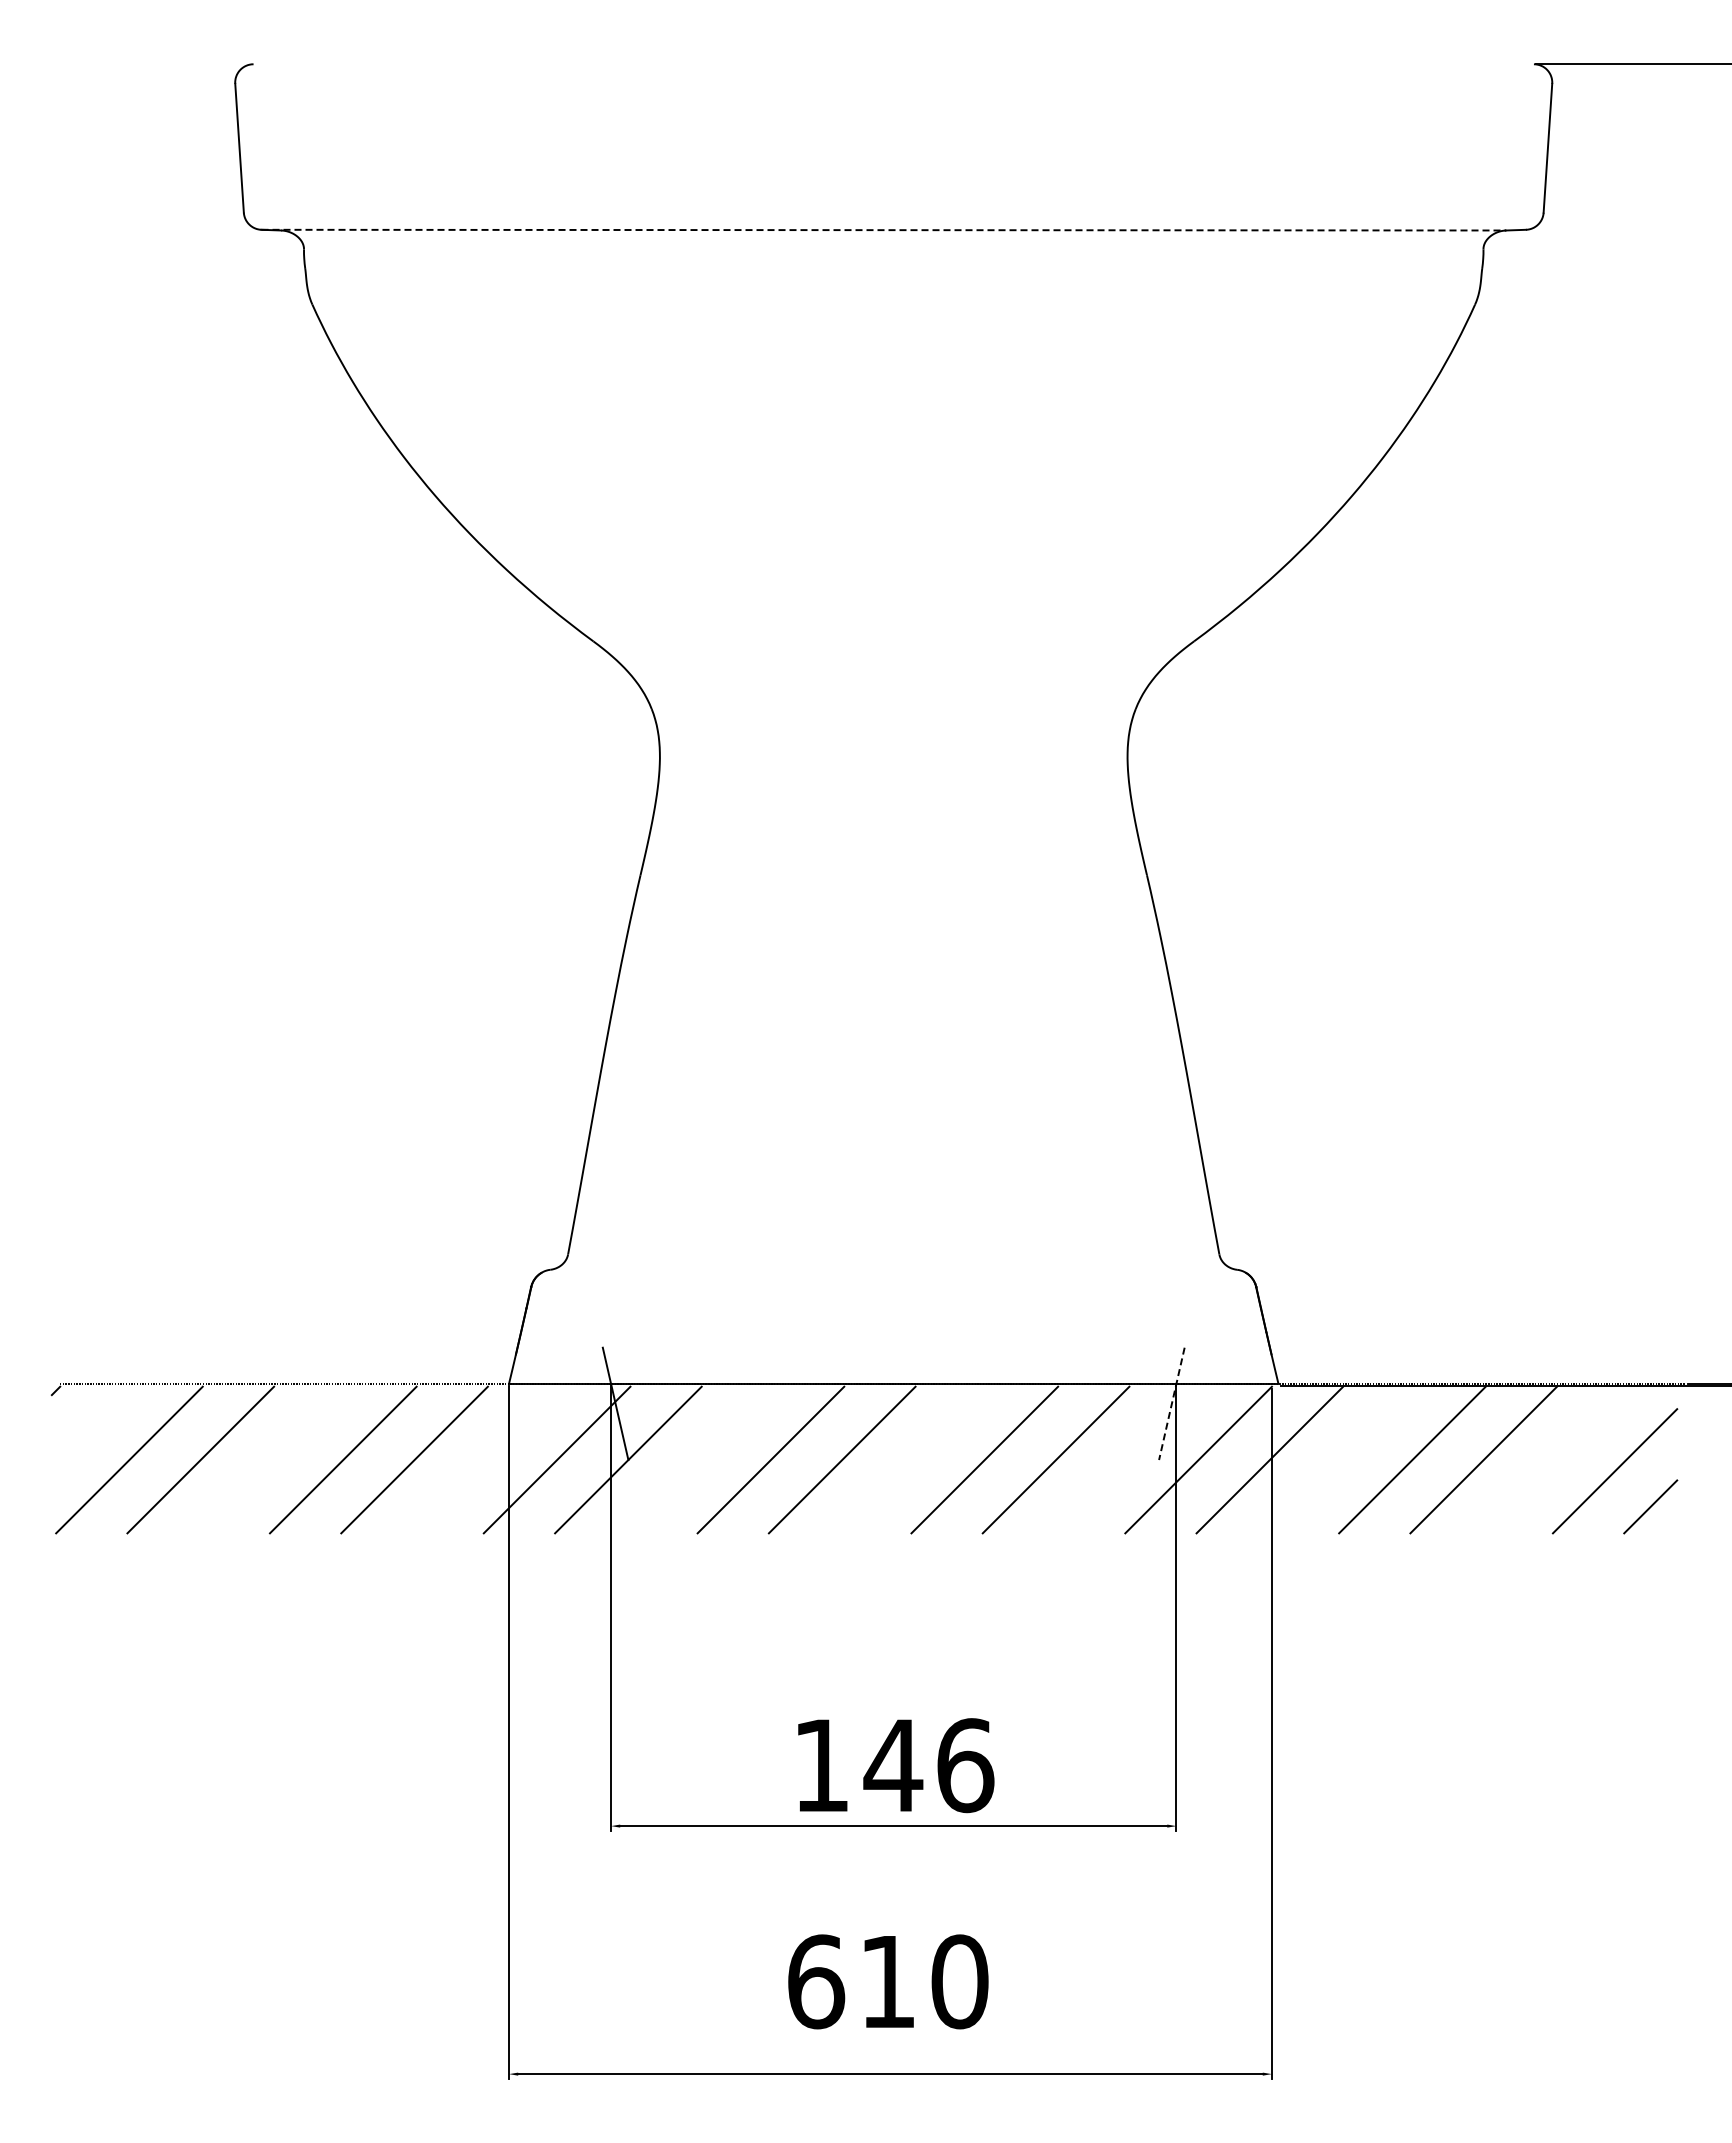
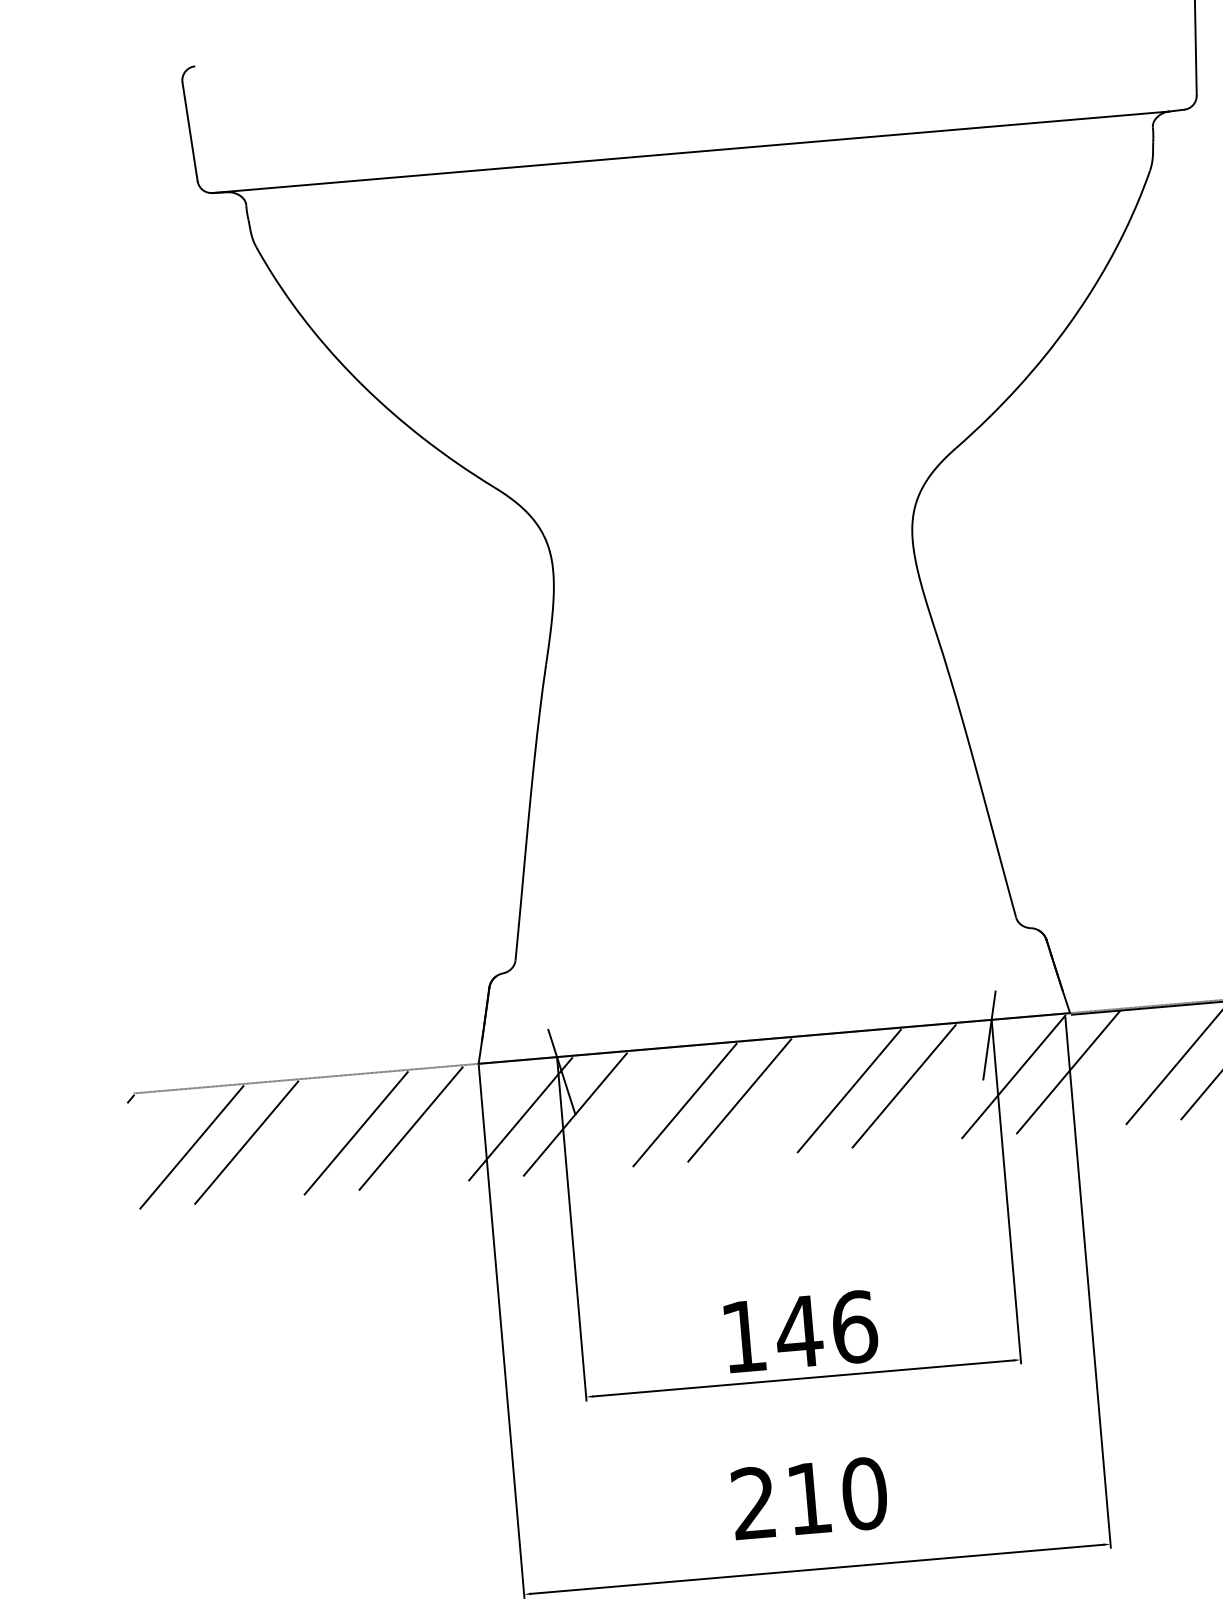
line: (884, 230) -> (691, 152), dashed -> solid
line: (1171, 1403) -> (989, 1035), dashed -> solid
text: (816, 1981) -> (754, 1502), 610 -> 210

